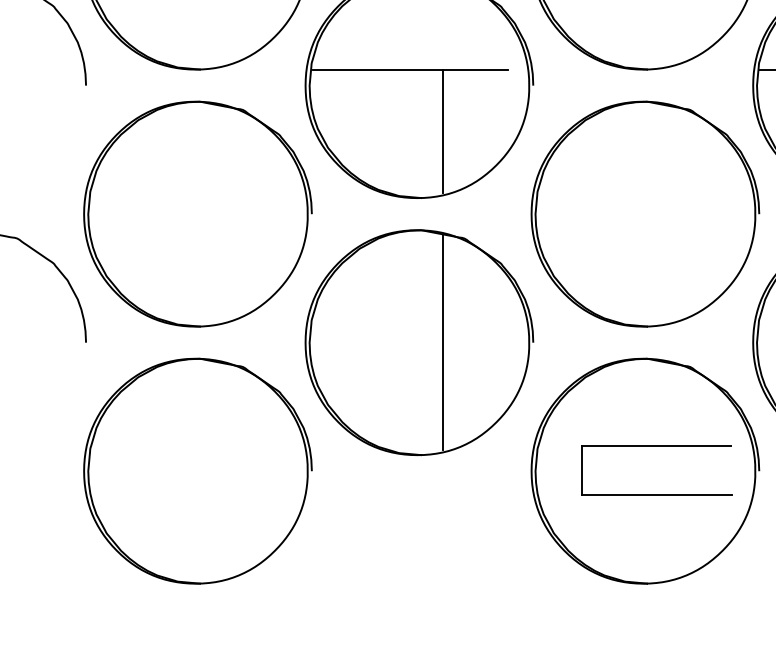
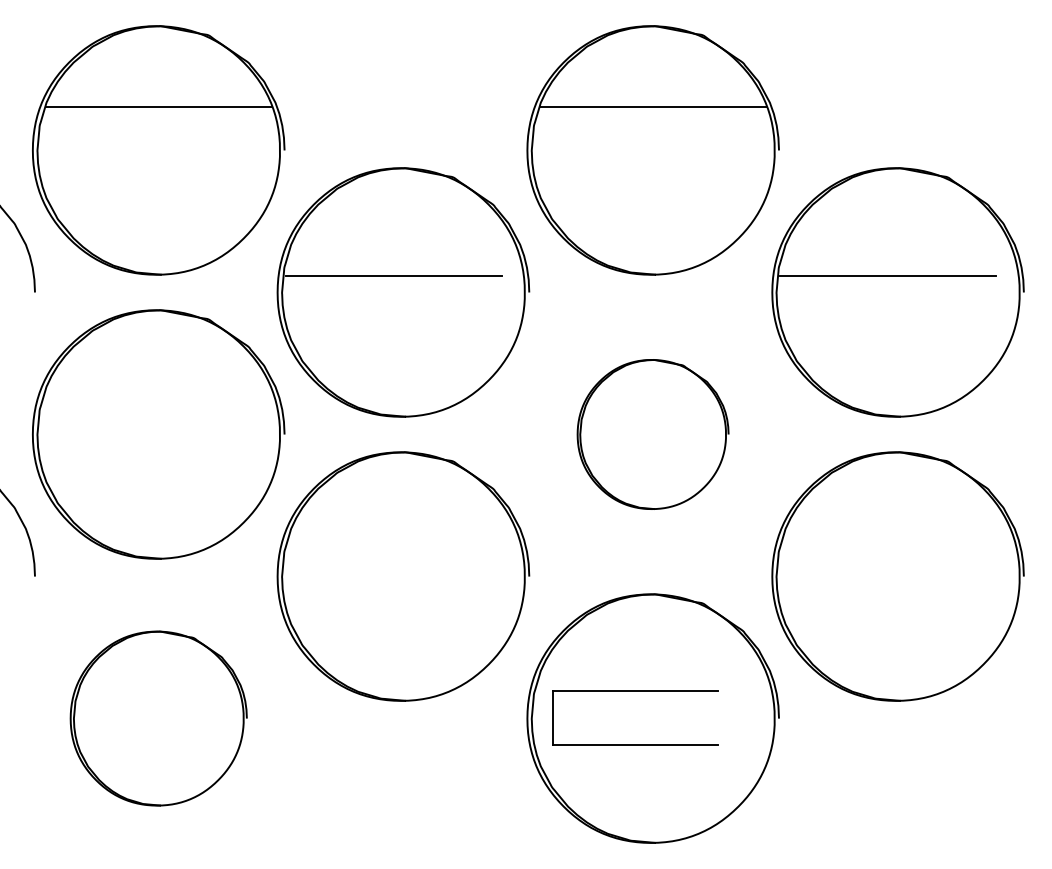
line: (443, 131) -> (429, 343), removed
part: (644, 214) -> (652, 434), size x0.6
line: (443, 342) -> (429, 576), removed
part: (656, 446) -> (635, 691), moved
part: (197, 471) -> (158, 718), size x0.7

